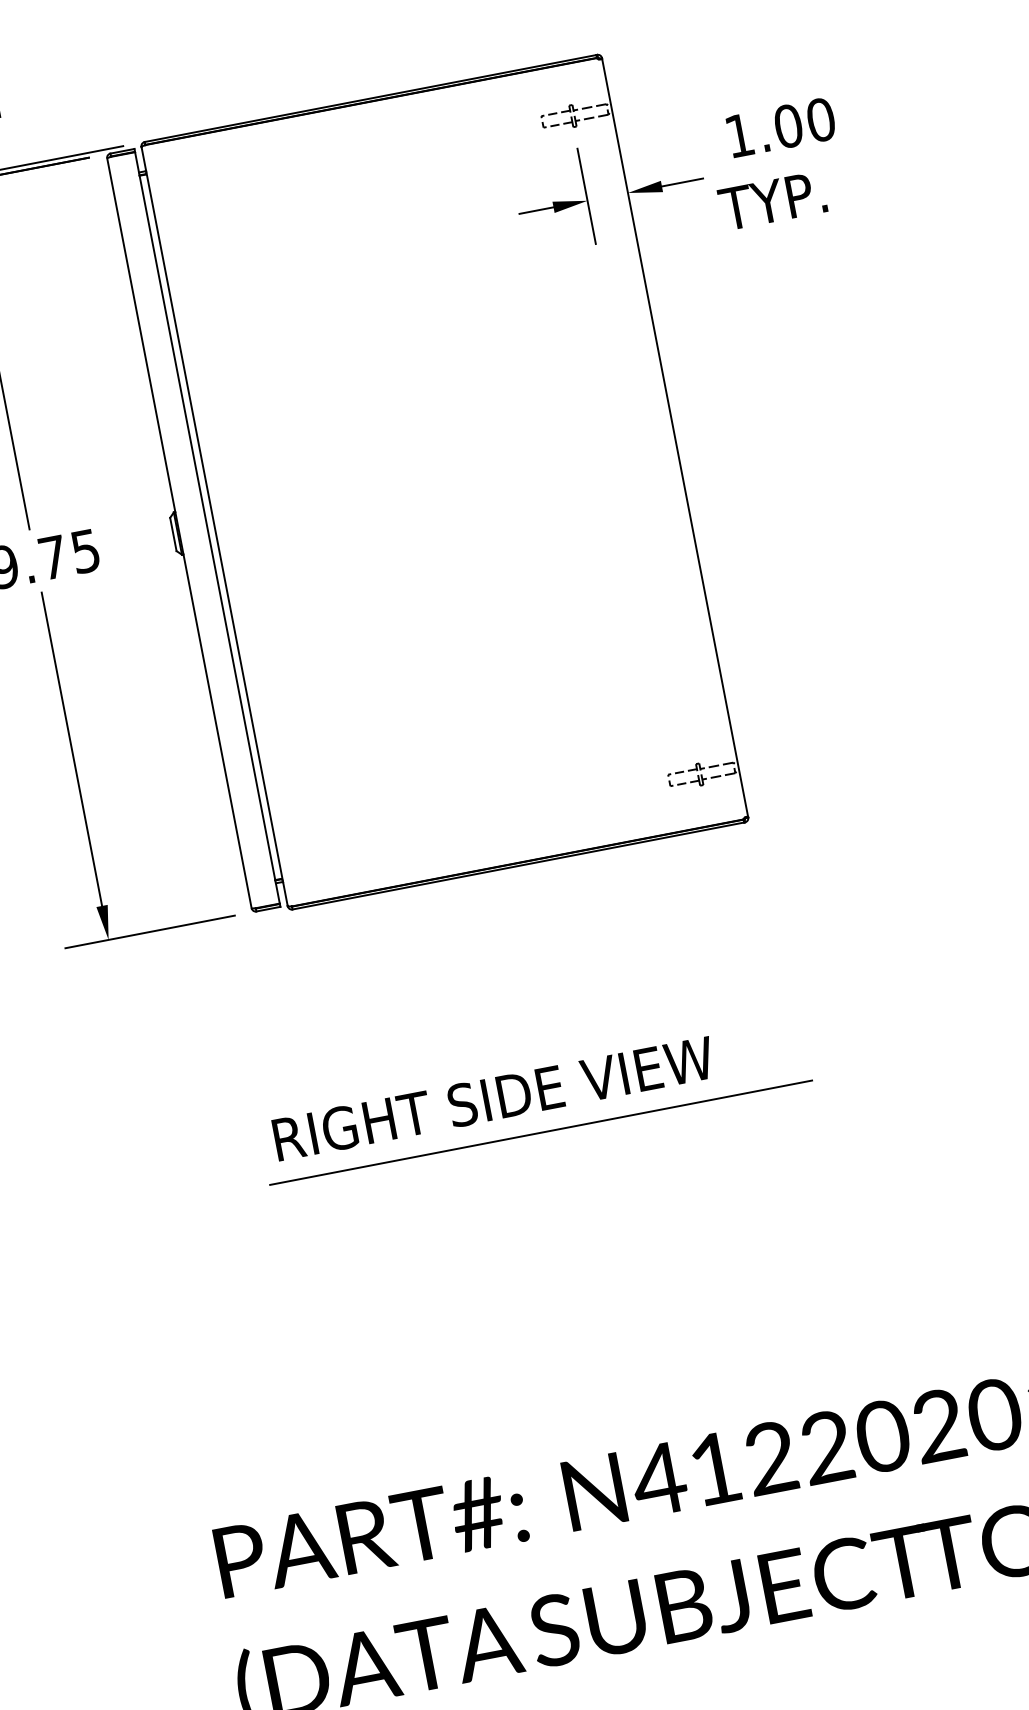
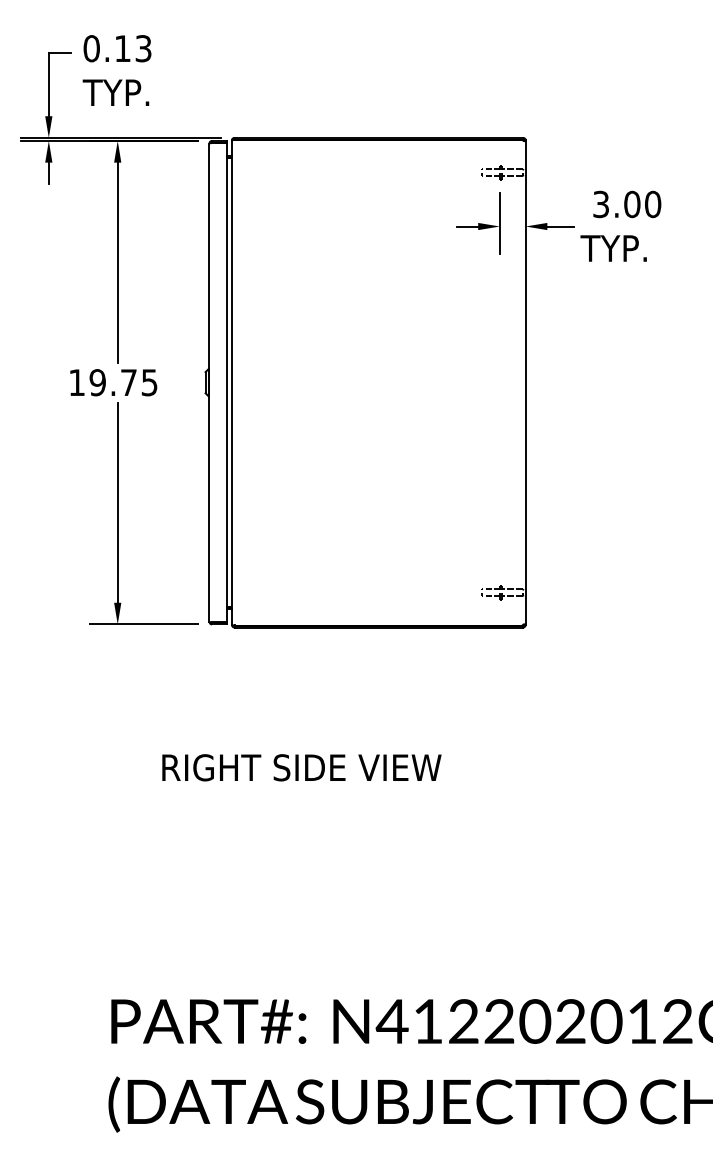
text: (738, 135) -> (600, 204), 1.00 -> 3.00
text: (493, 1098) -> (301, 767), moved
line: (540, 1133) -> (360, 794), removed

